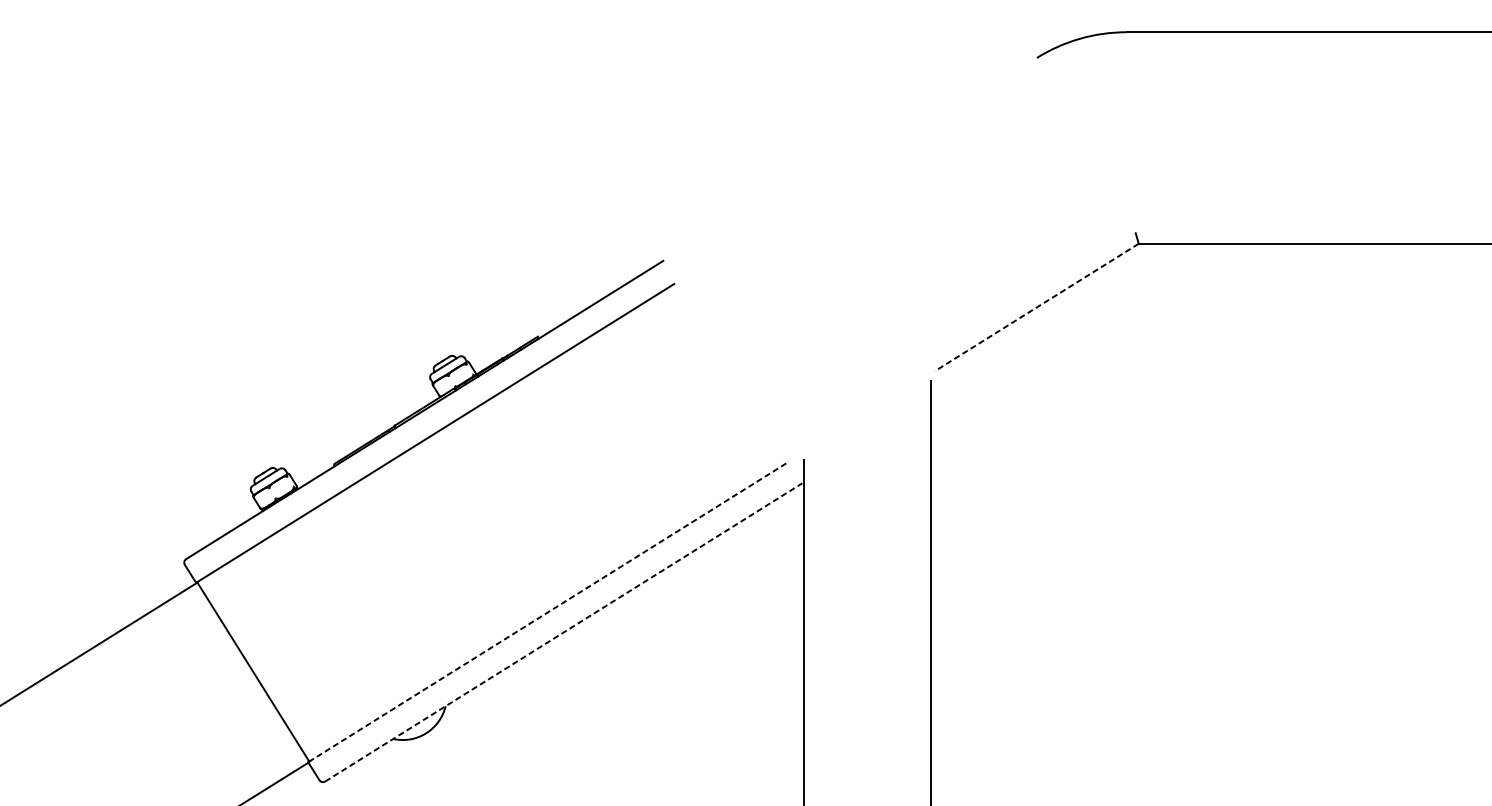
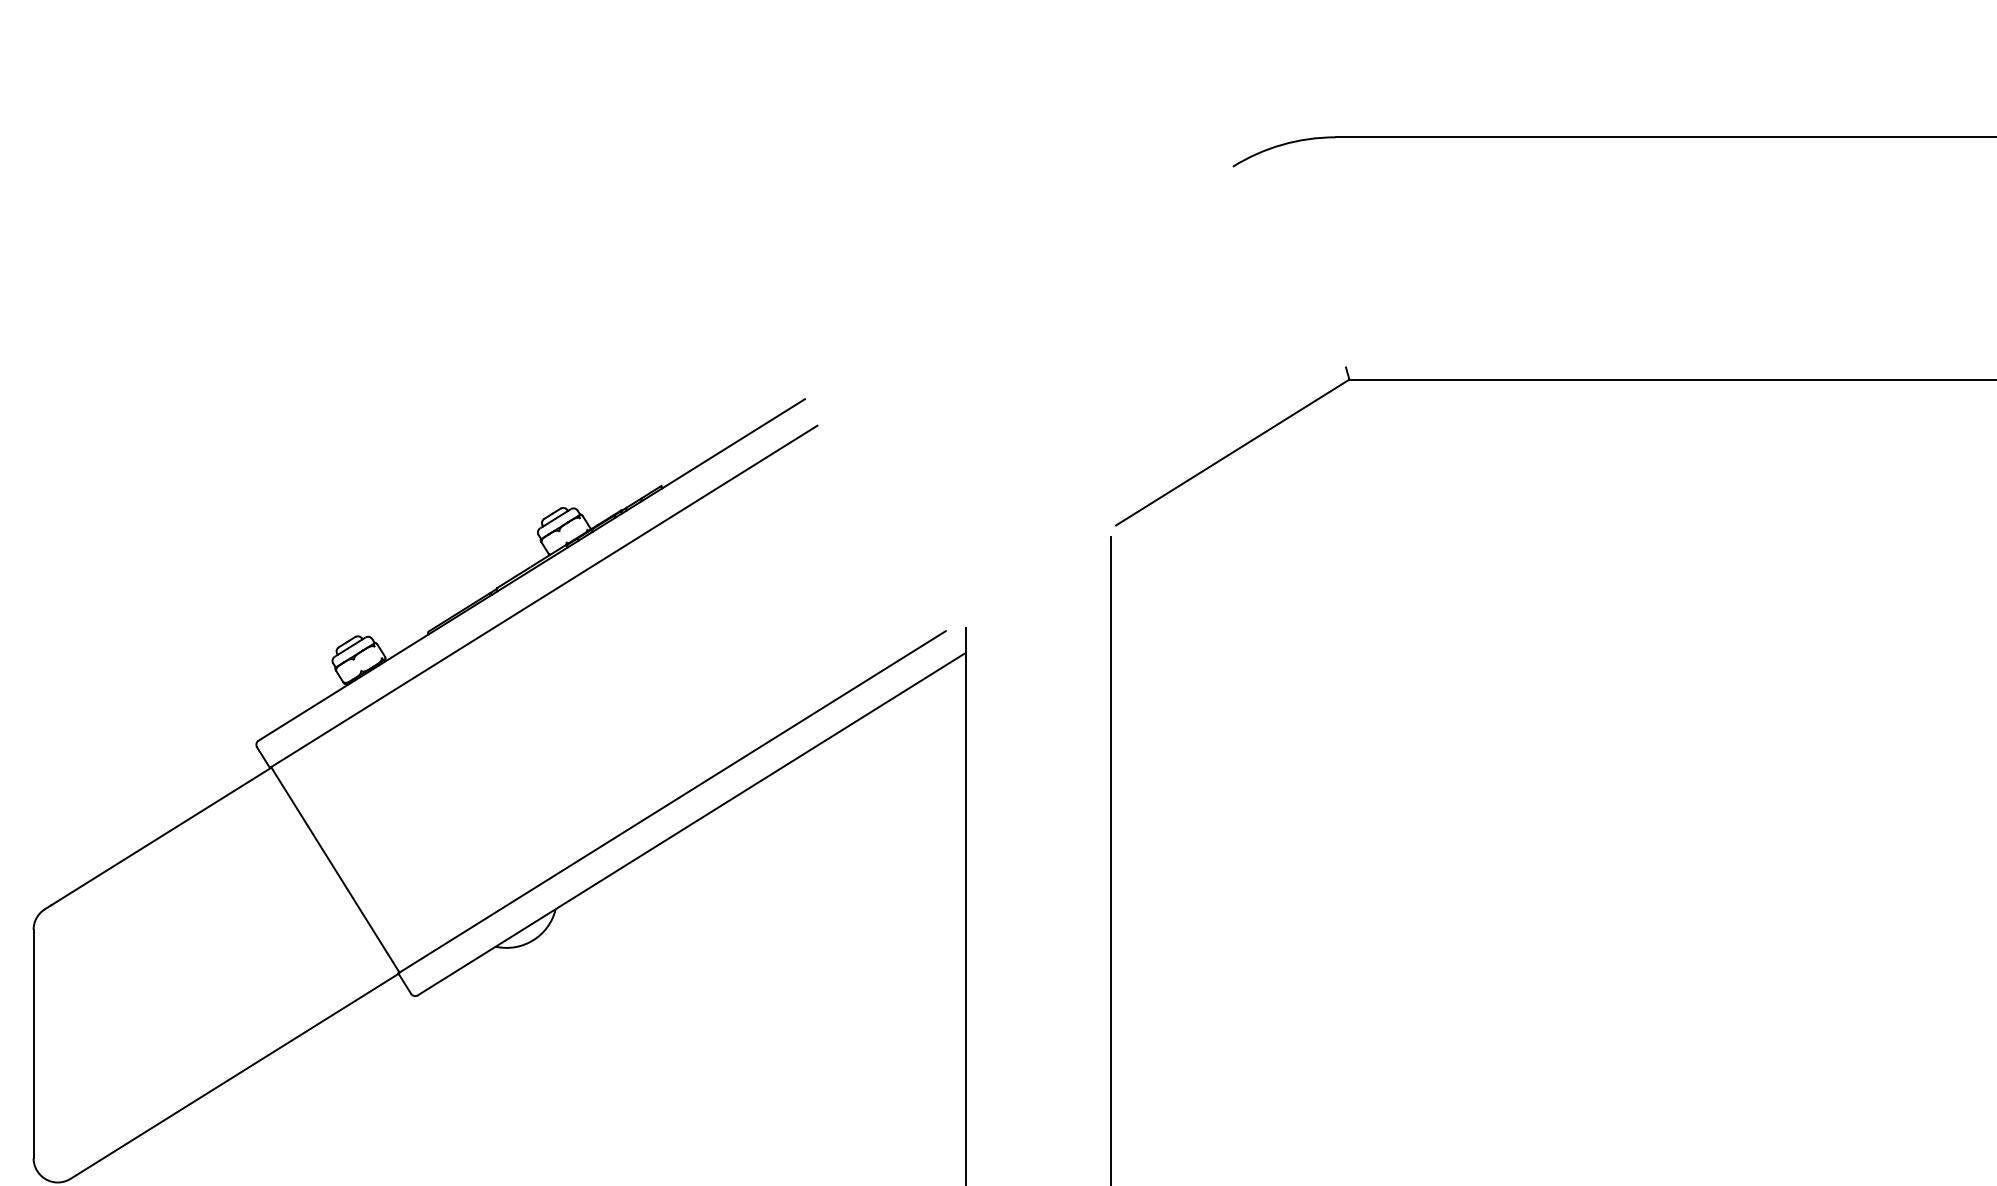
line: (1036, 307) -> (1232, 452), dashed -> solid
line: (547, 613) -> (672, 802), dashed -> solid
line: (564, 632) -> (691, 824), dashed -> solid

